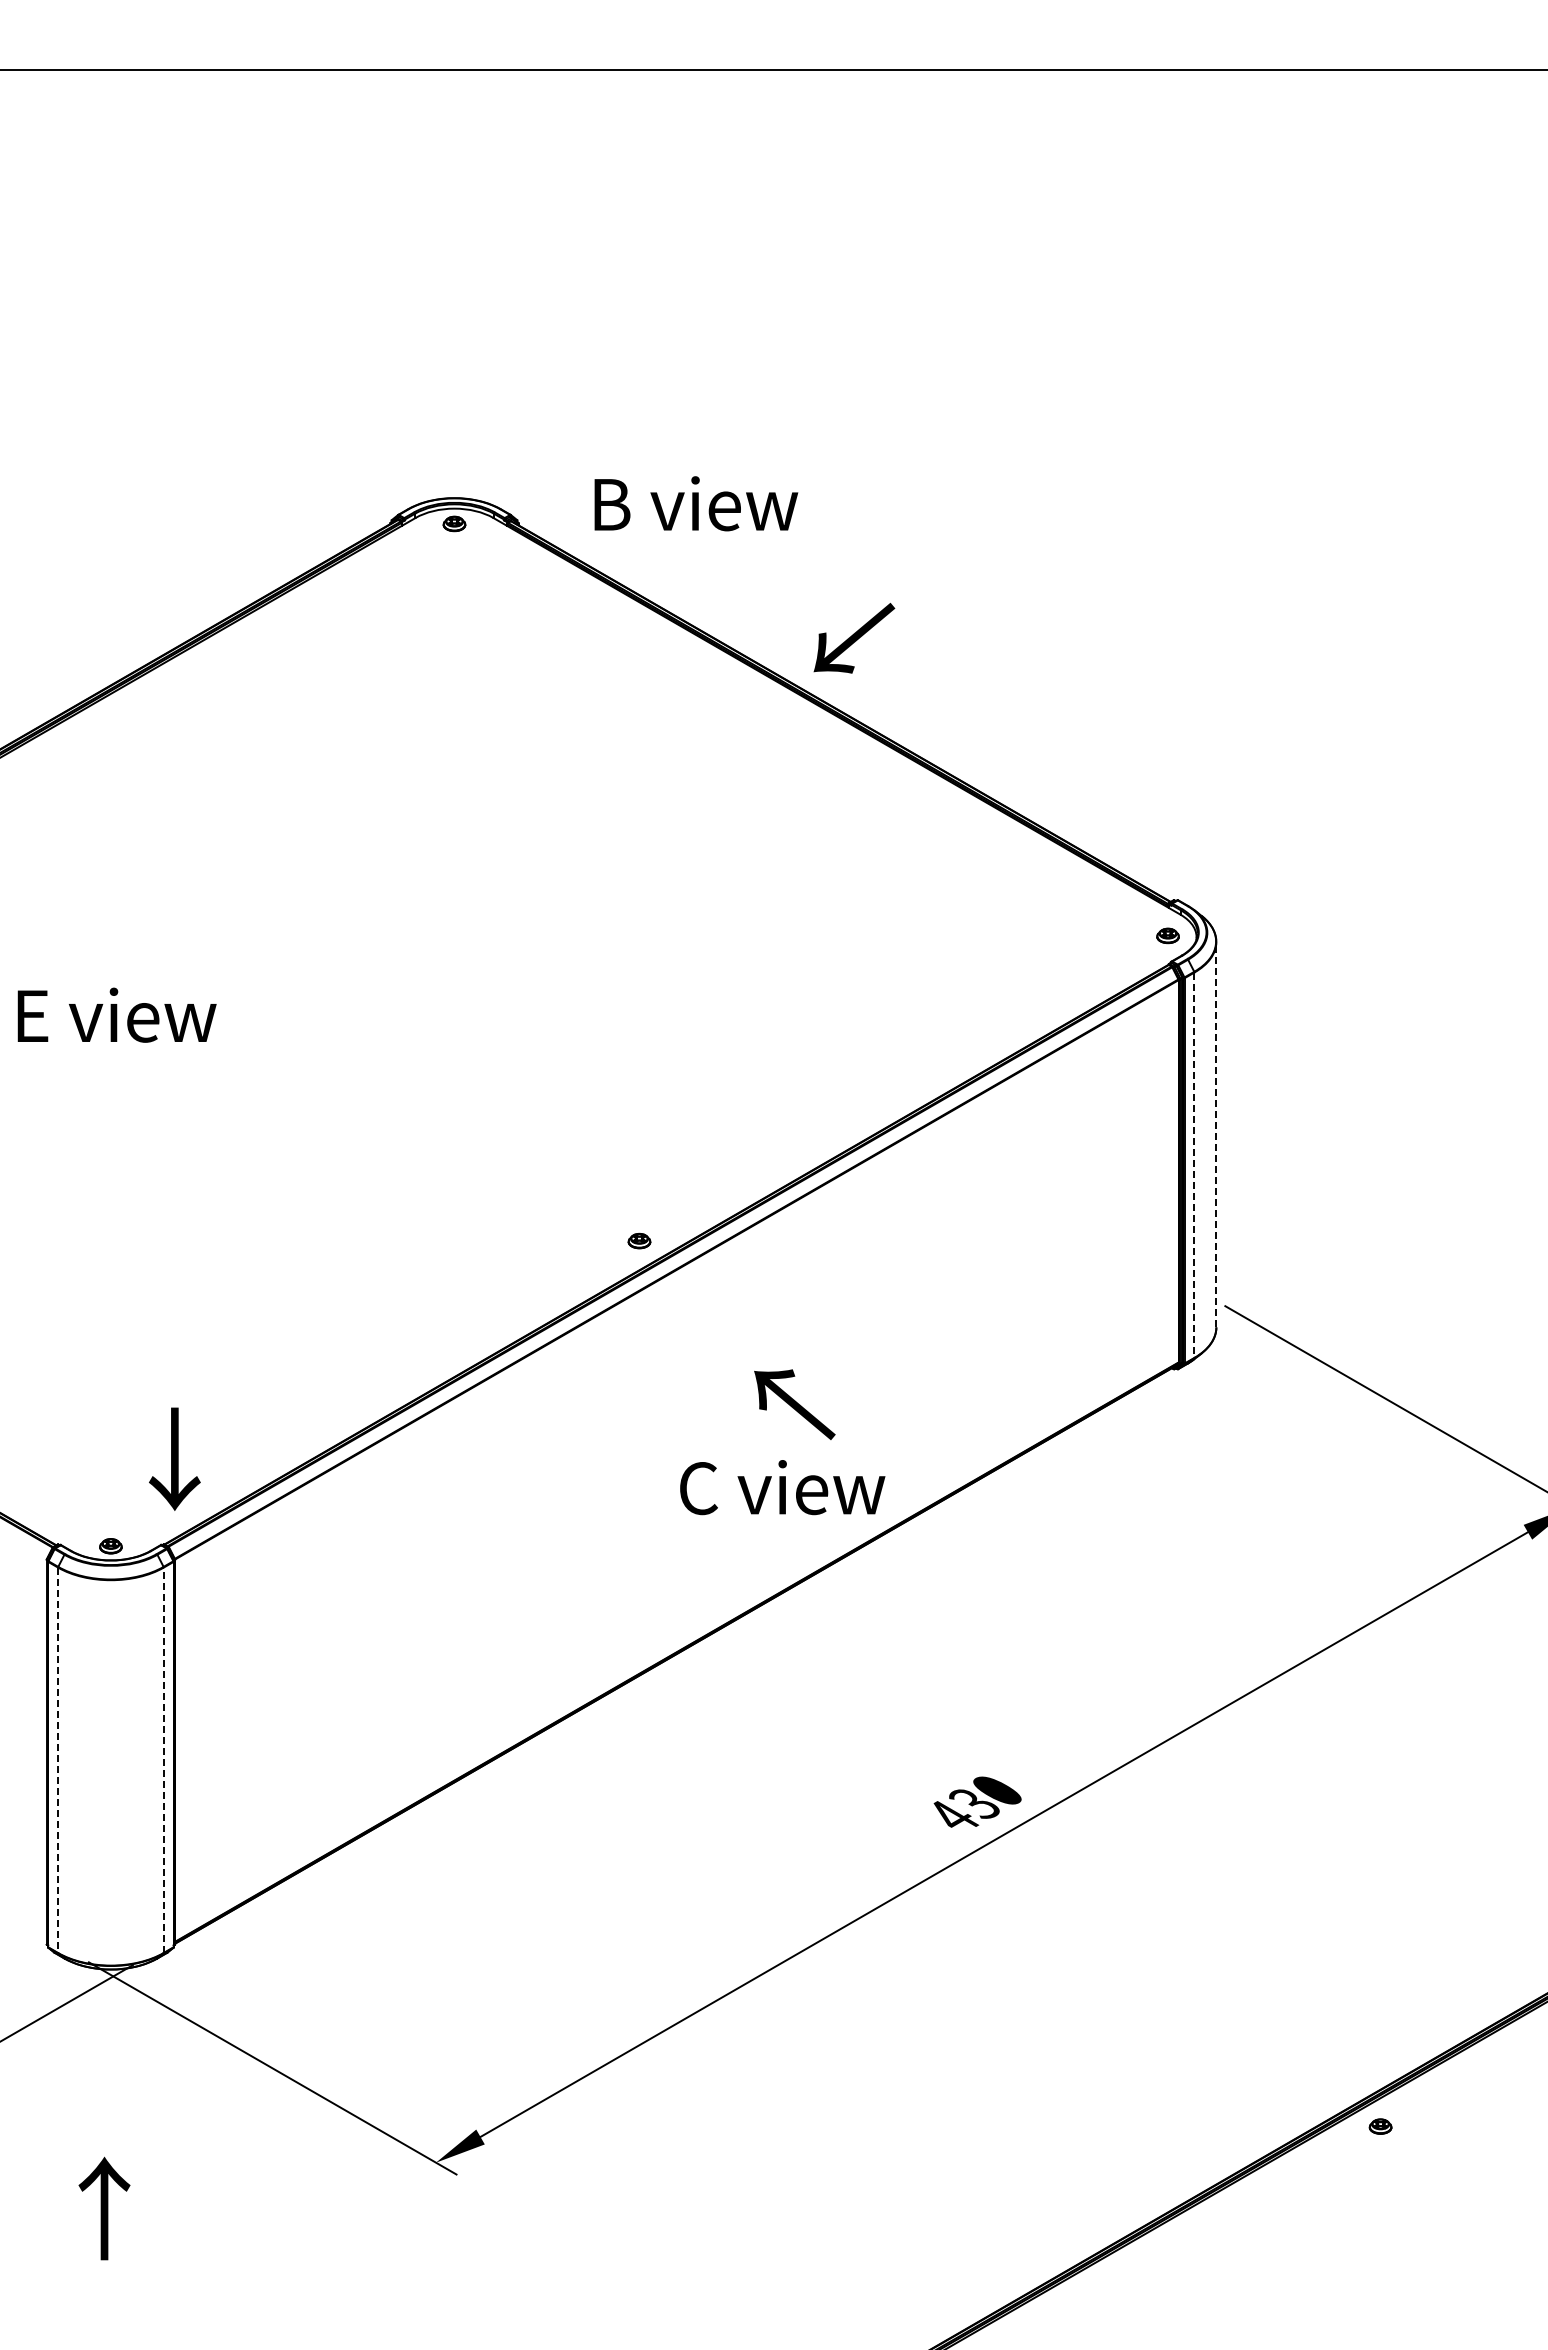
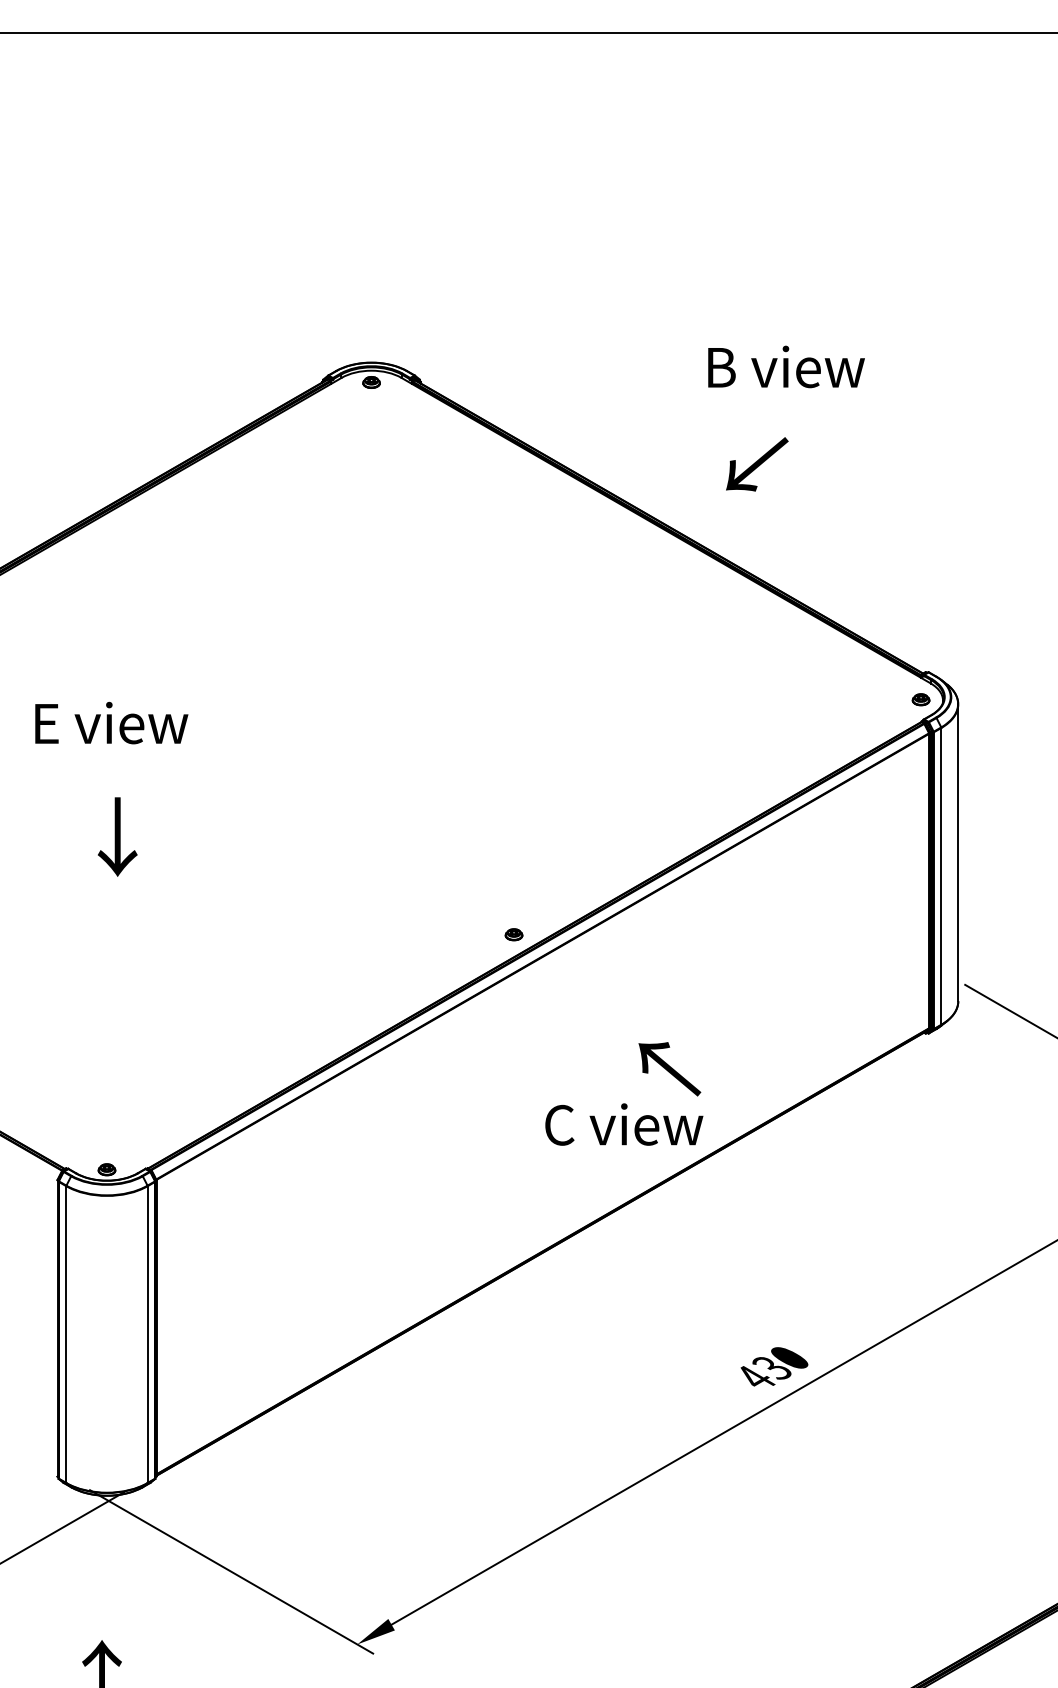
text: (696, 503) -> (786, 366), moved
text: (854, 638) -> (757, 464), moved
text: (116, 1014) -> (111, 722), moved
line: (1216, 1134) -> (958, 852), dashed -> solid
line: (1194, 1165) -> (941, 876), dashed -> solid
text: (794, 1404) -> (669, 1069), moved
text: (174, 1458) -> (117, 836), moved
line: (58, 1760) -> (66, 1334), dashed -> solid
line: (163, 1760) -> (147, 1334), dashed -> solid

